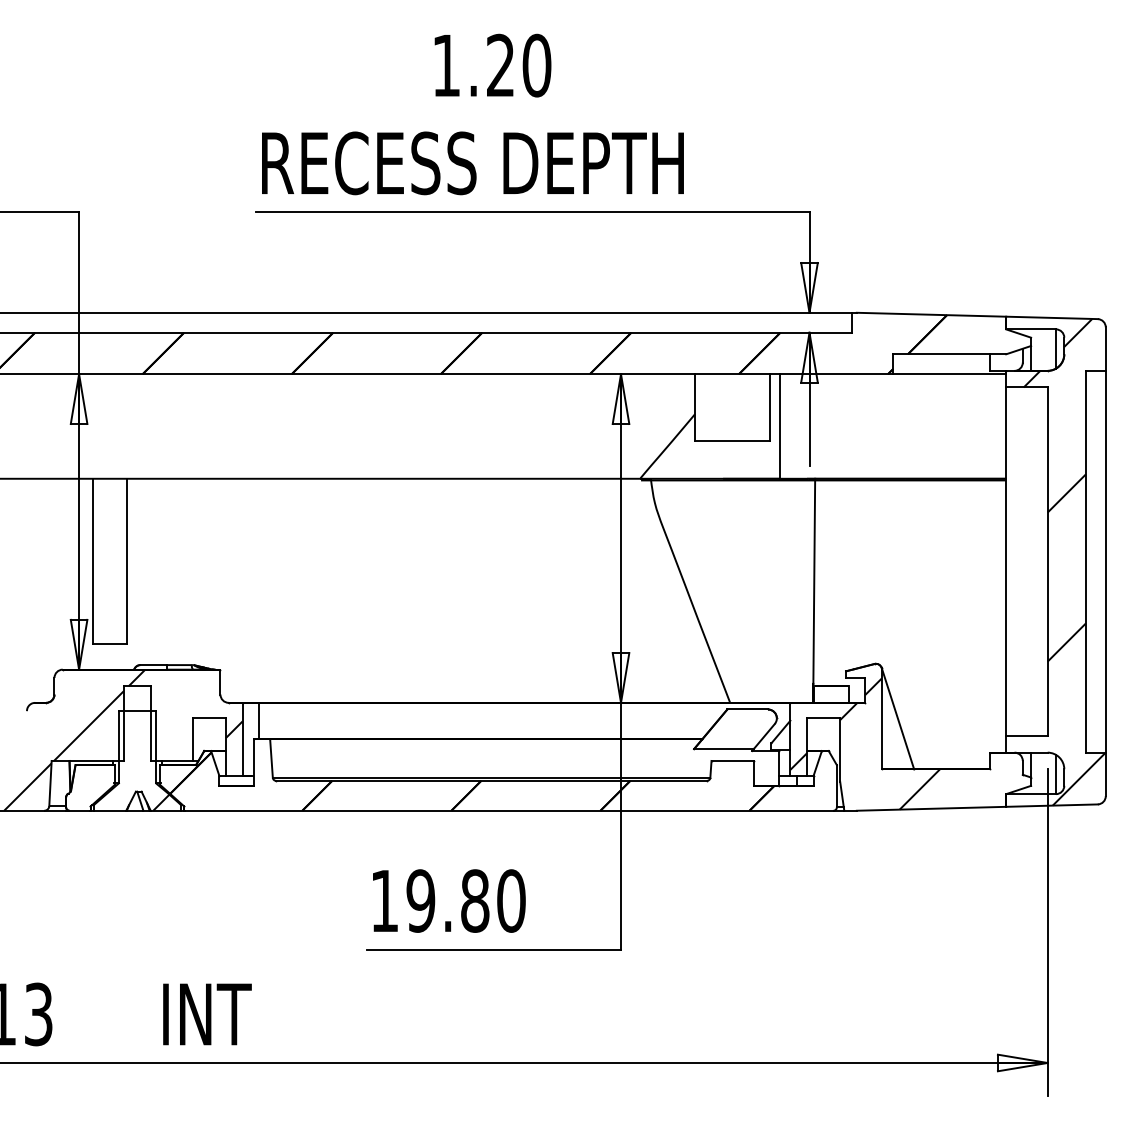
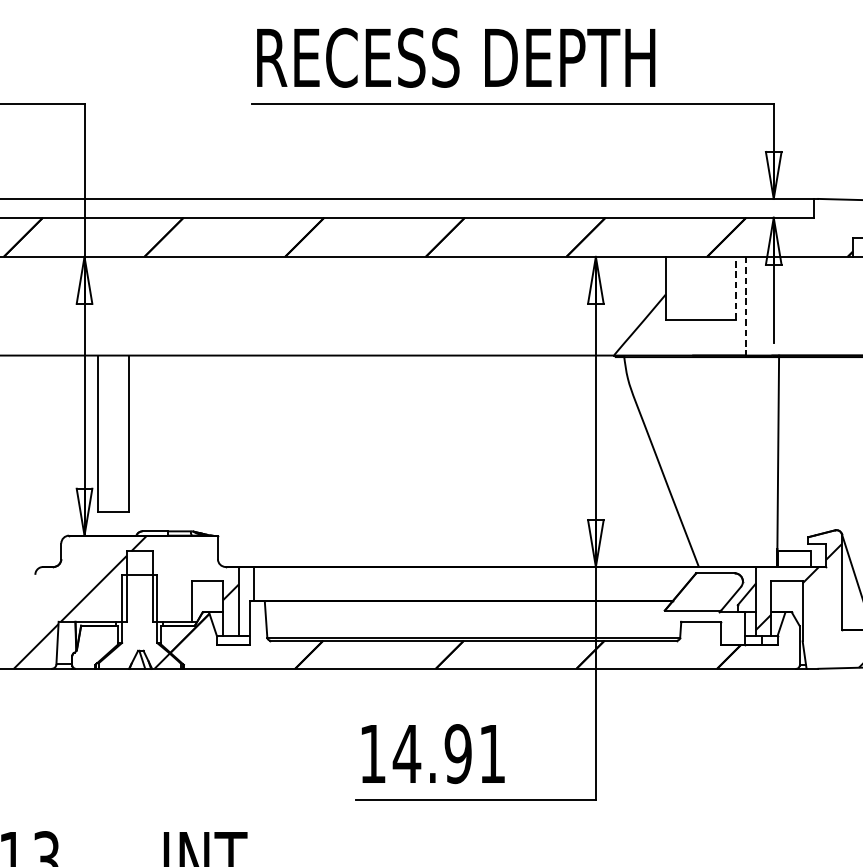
line: (769, 406) -> (735, 287), solid -> dashed
line: (779, 426) -> (745, 306), solid -> dashed
text: (465, 900) -> (449, 753), 19.80 -> 14.91

